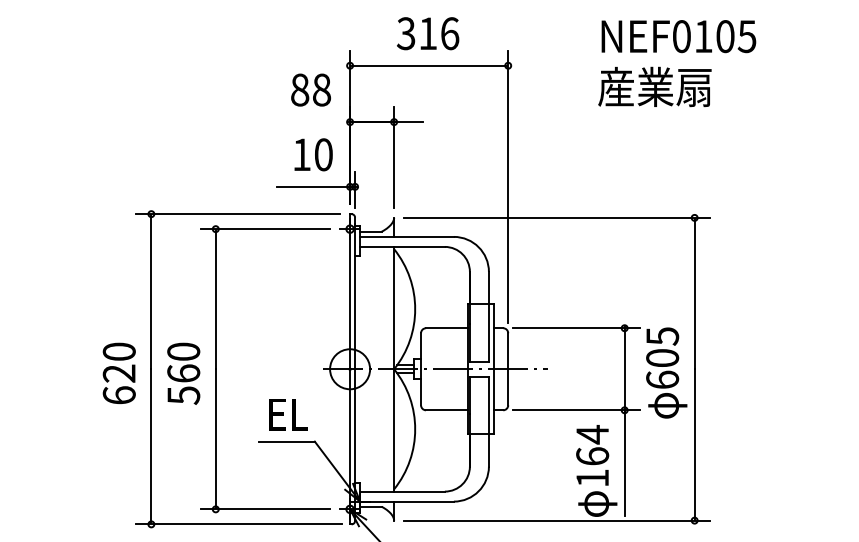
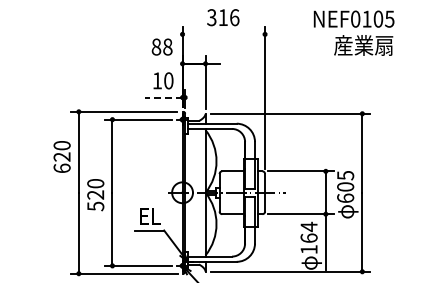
line: (428, 65) -> (223, 34), removed
text: (654, 87) -> (363, 45), moved
line: (313, 186) -> (163, 97), solid -> dashed
text: (118, 372) -> (61, 156), moved
text: (183, 372) -> (95, 194), 560 -> 520

